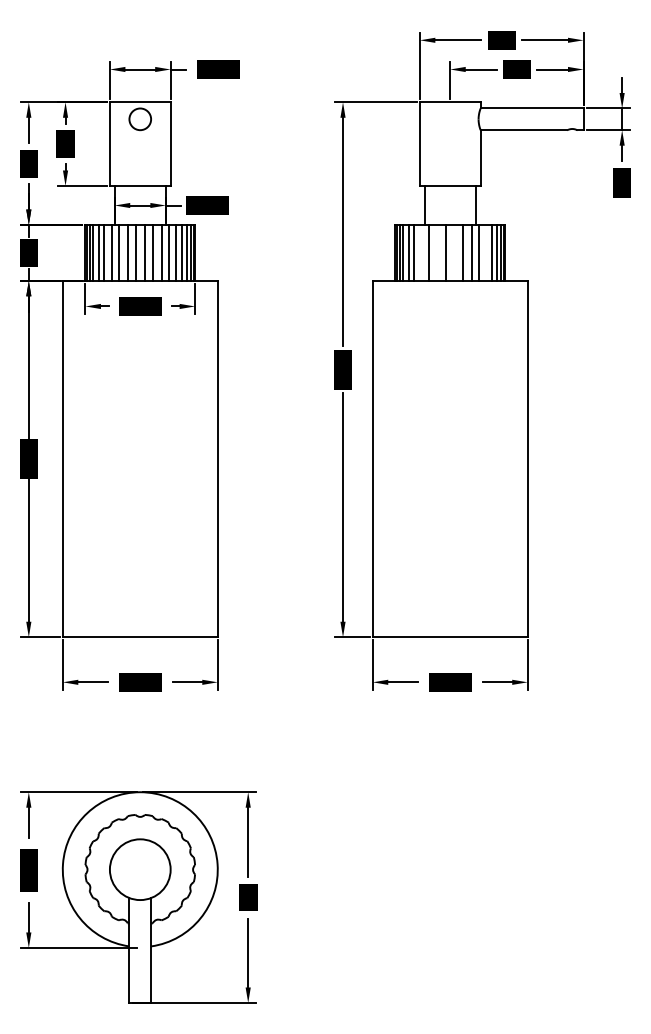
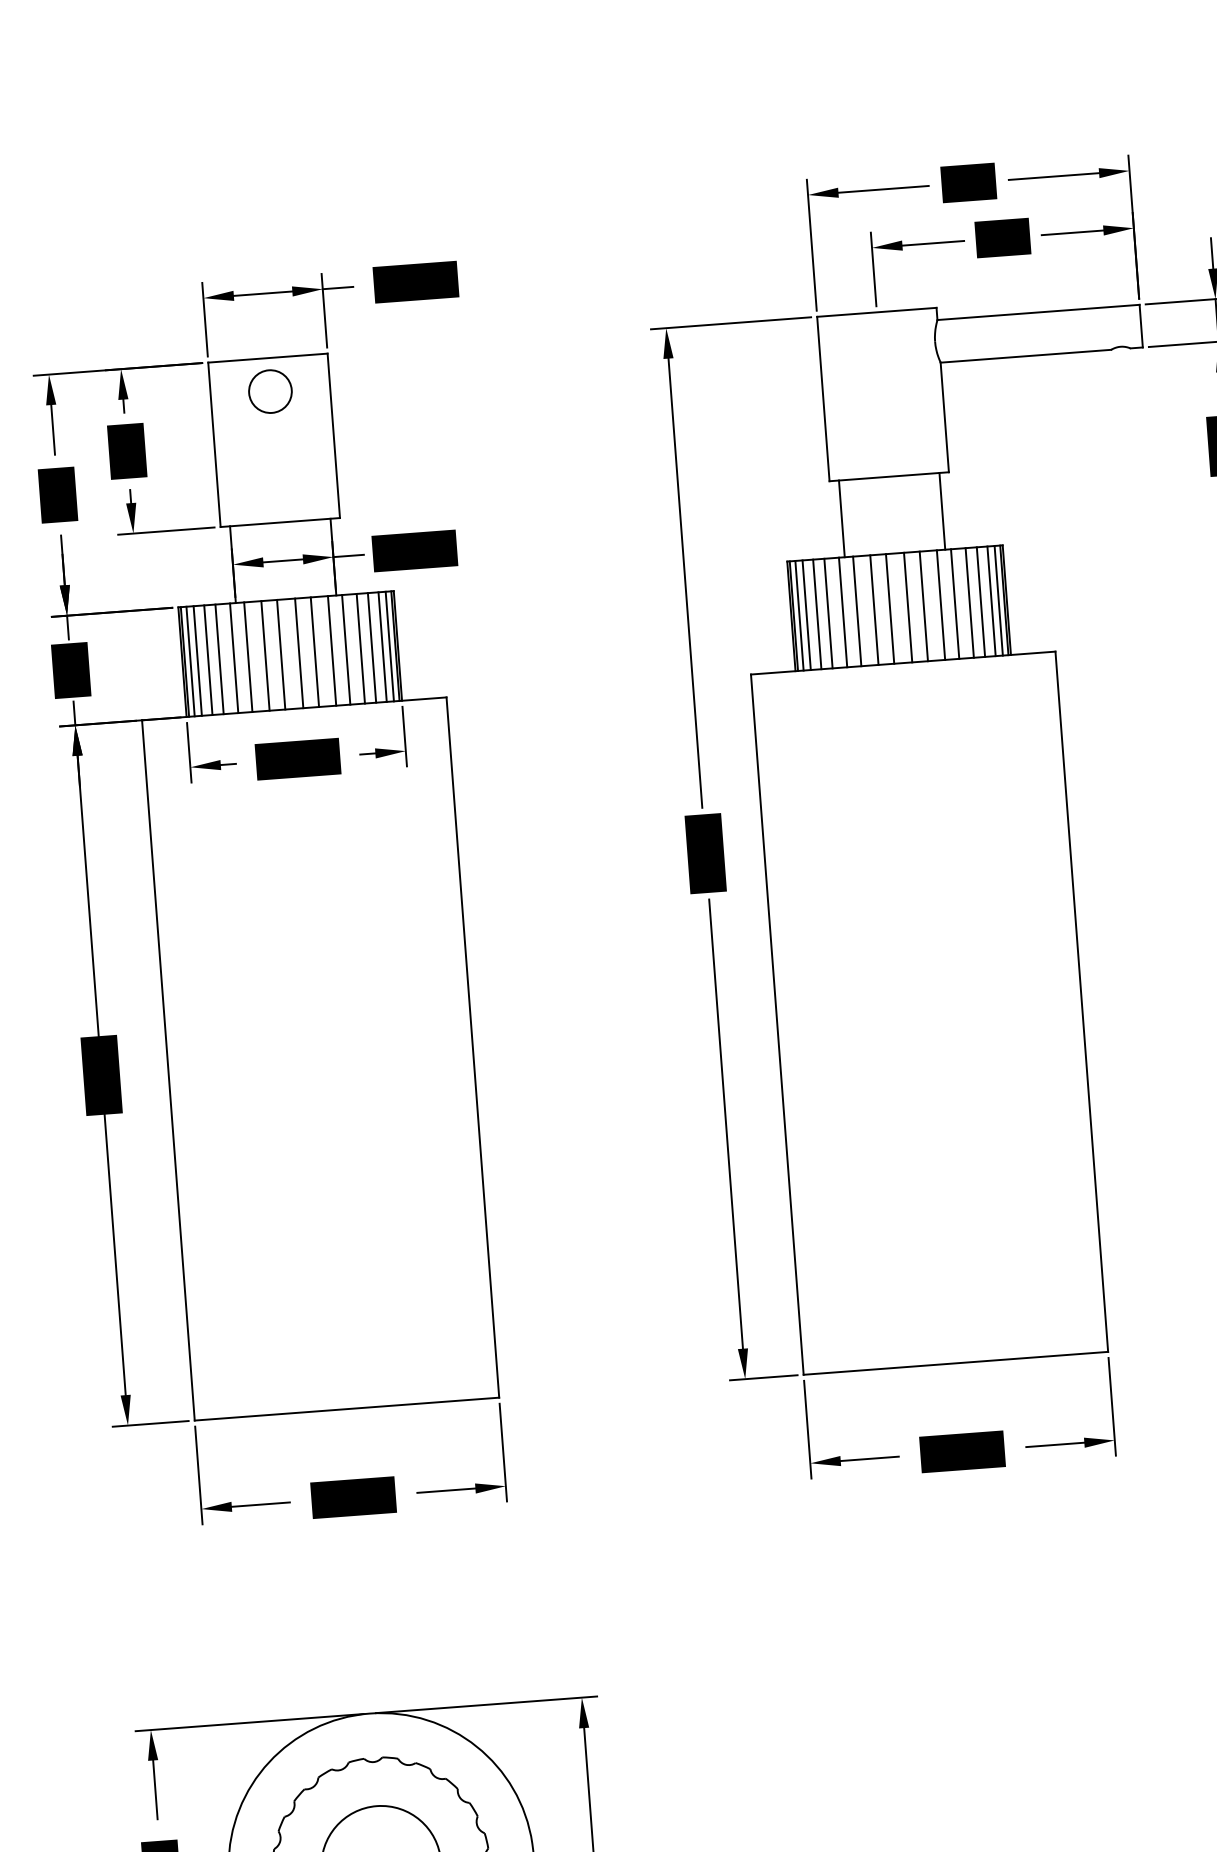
line: (421, 252) -> (842, 611), added
line: (437, 252) -> (874, 609), added
line: (454, 252) -> (907, 606), added
line: (486, 252) -> (970, 602), added

